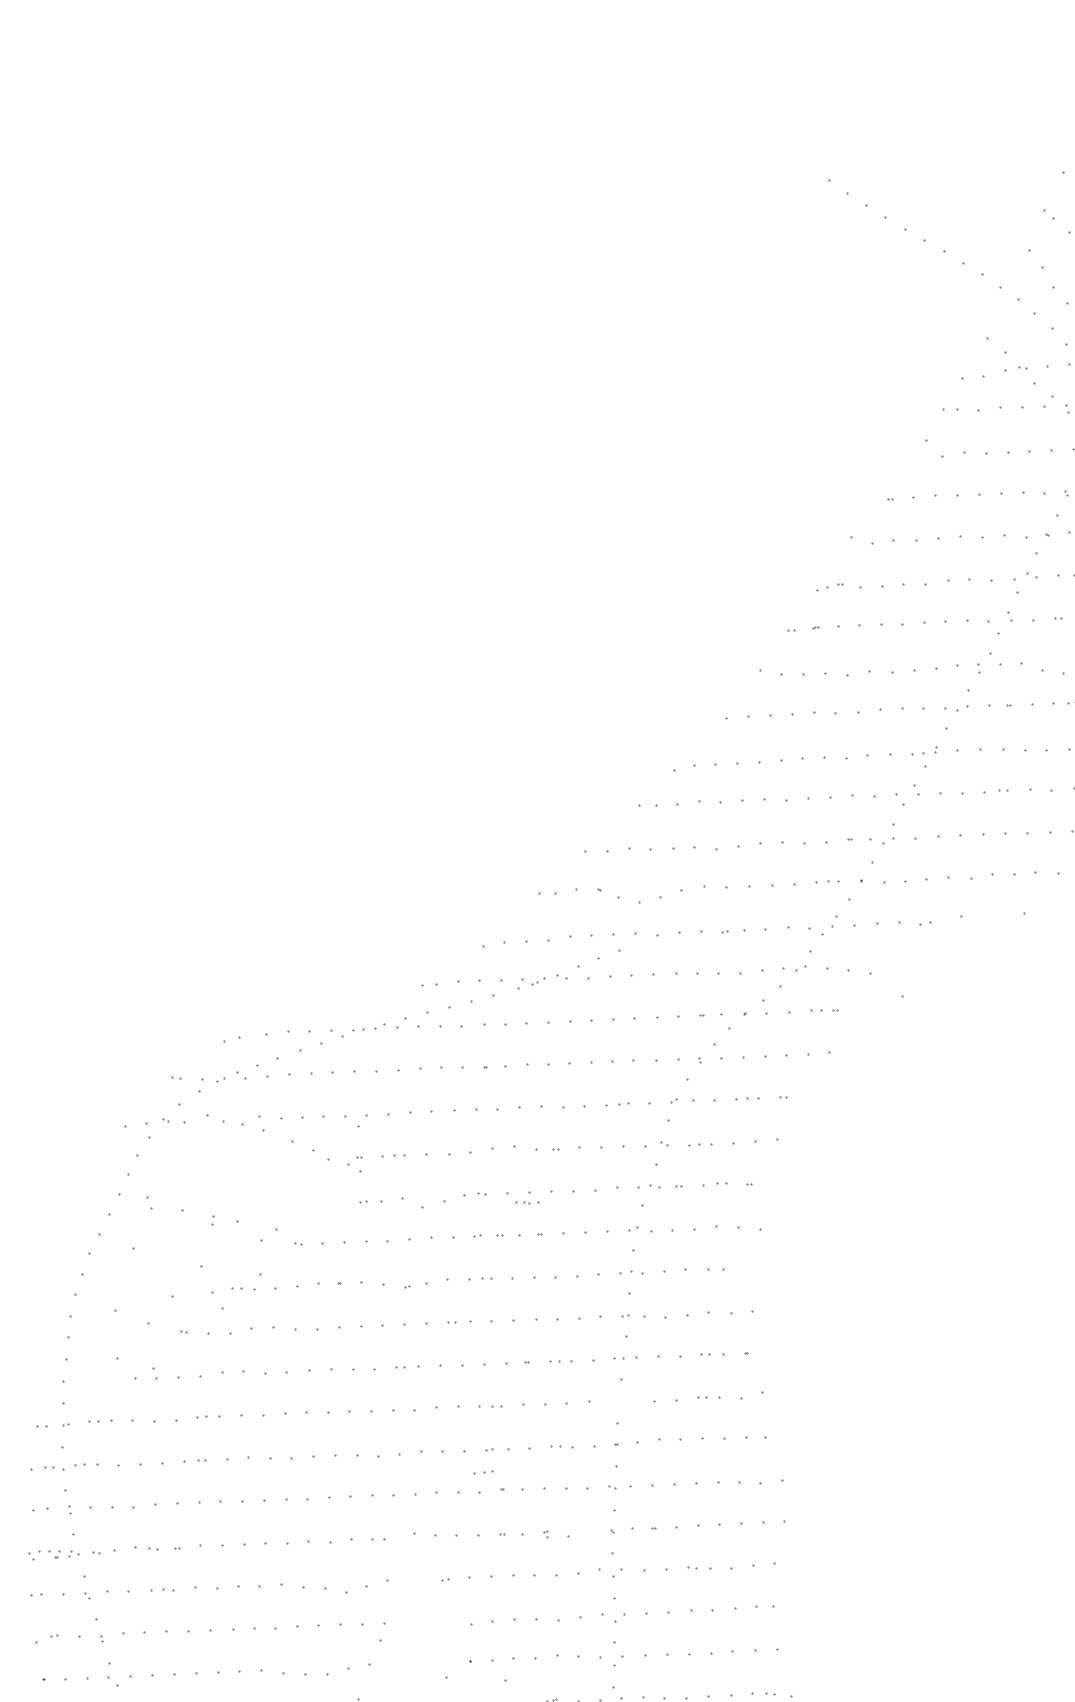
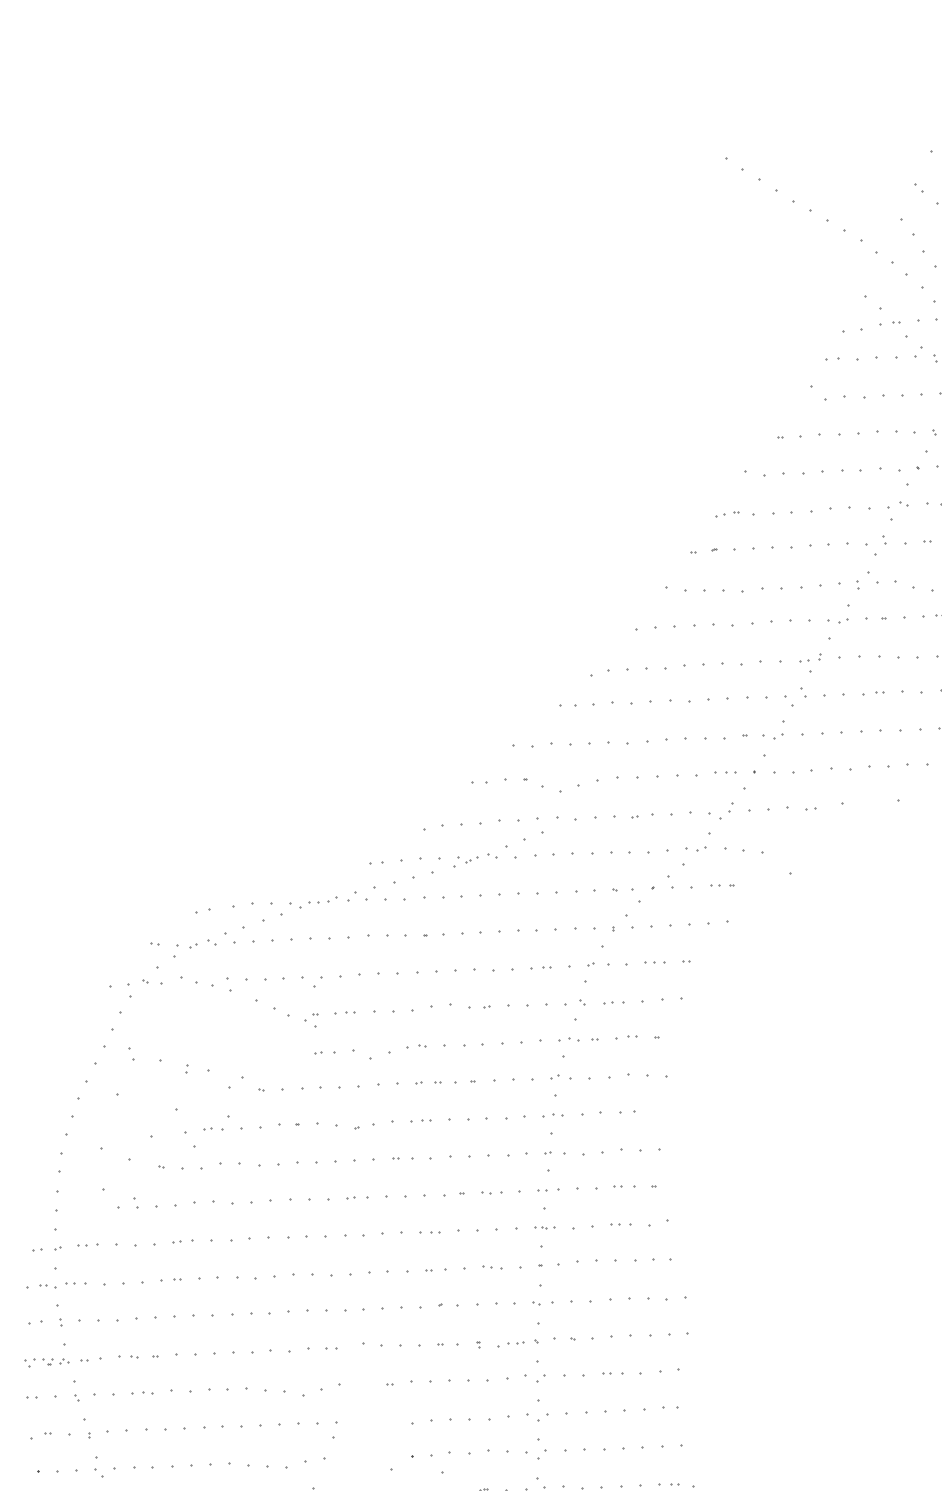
part: (526, 1202) -> (544, 1227), moved
part: (483, 1471) -> (515, 1342), moved

